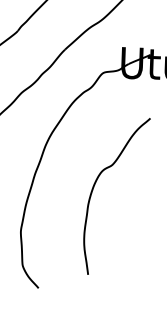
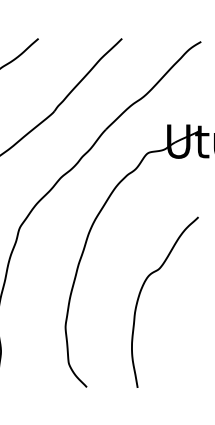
curve: (94, 186) -> (141, 292), moved

